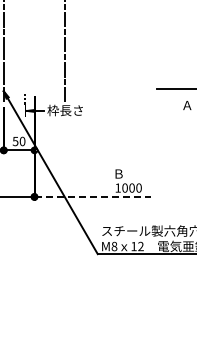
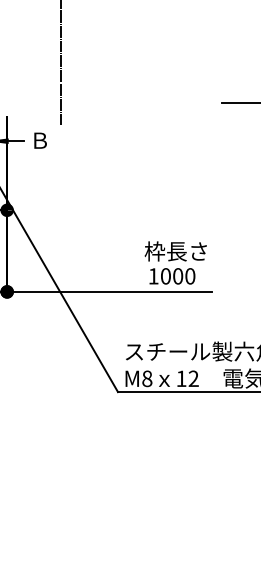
text: (64, 110) -> (59, 140), 枠長さ -> Ｂ
text: (130, 173) -> (175, 250), Ｂ -> 枠長さ
line: (93, 196) -> (110, 291), dashed -> solid

